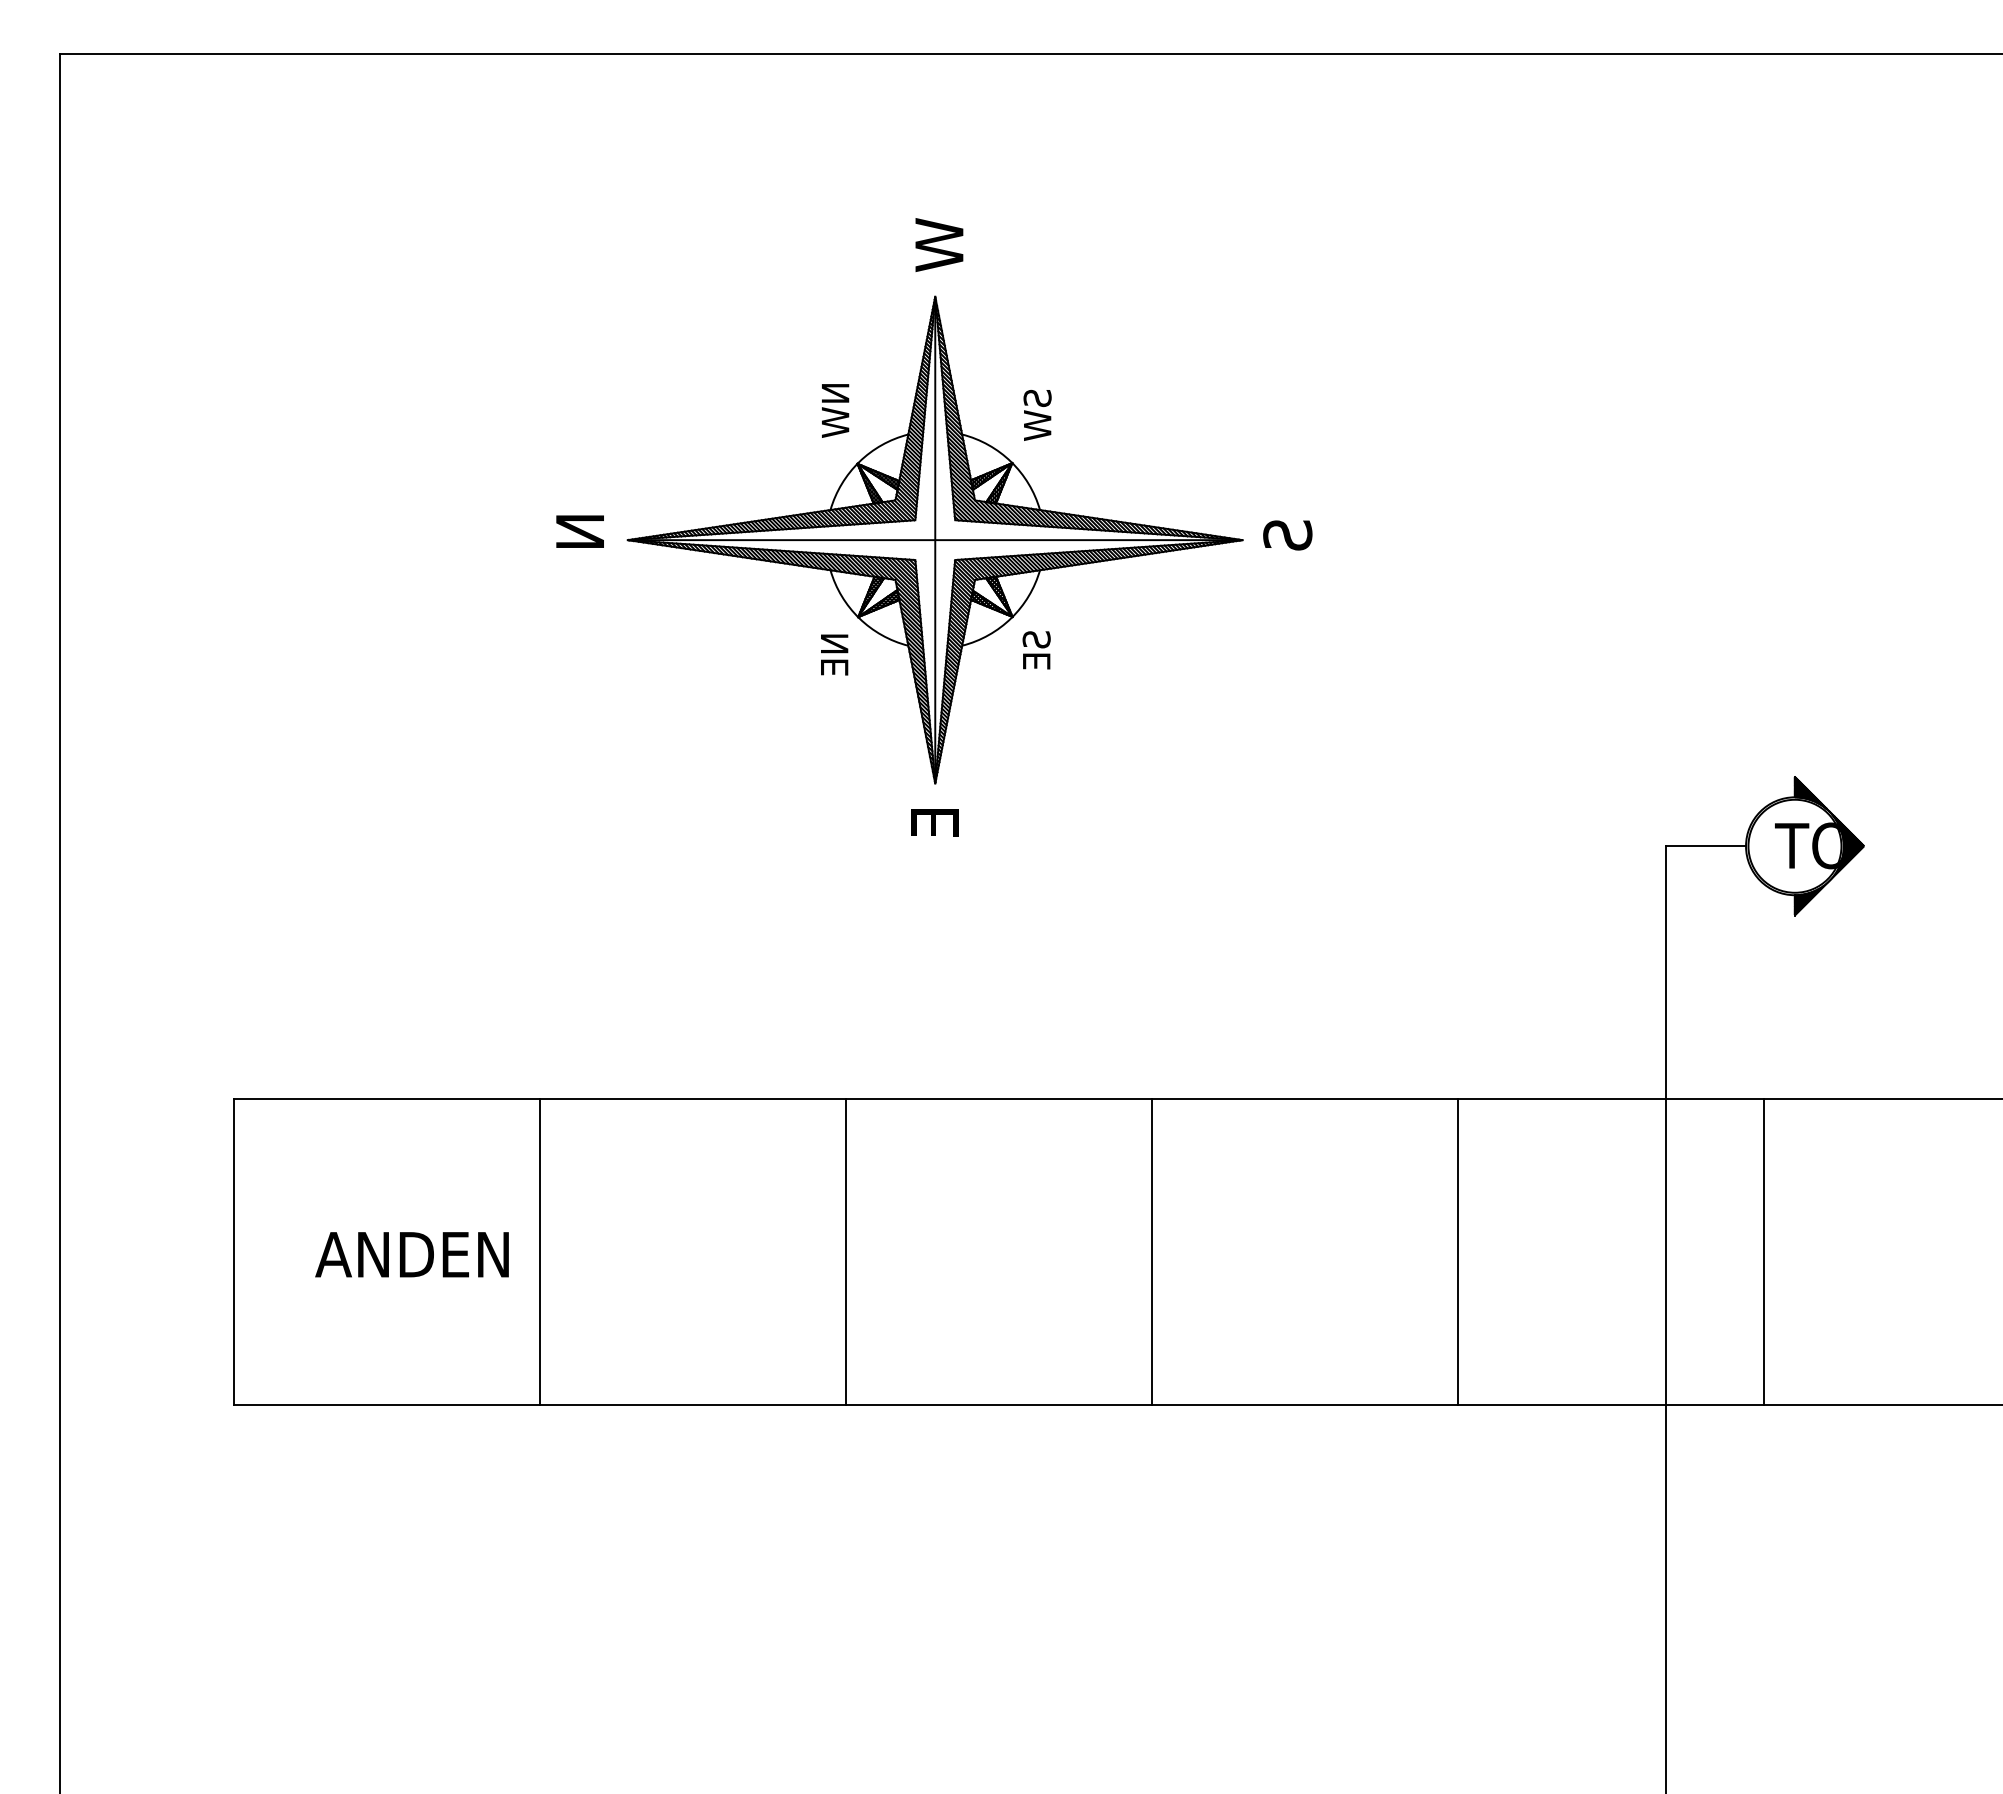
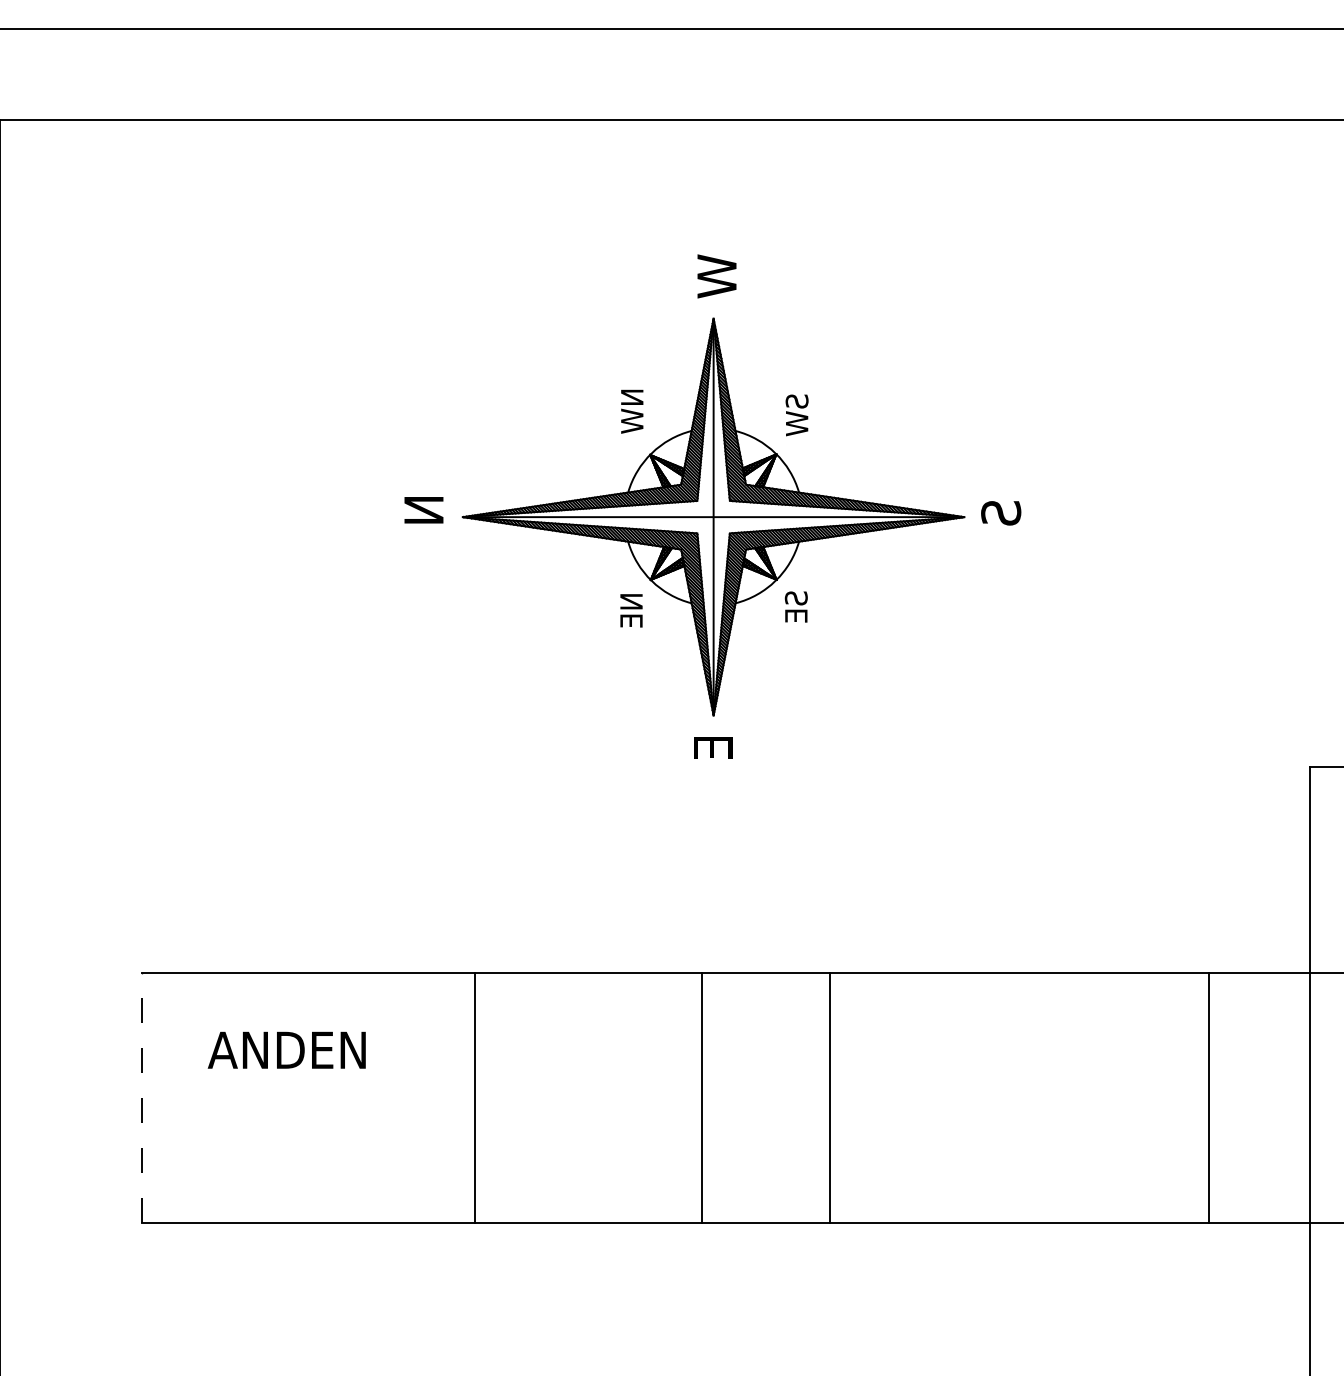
line: (234, 1251) -> (142, 1097), solid -> dashed
line: (540, 1251) -> (474, 1097), moved
line: (846, 1251) -> (702, 1097), moved
line: (1152, 1251) -> (830, 1097), moved
line: (1458, 1251) -> (1209, 1097), moved
text: (411, 1254) -> (286, 1050), moved

